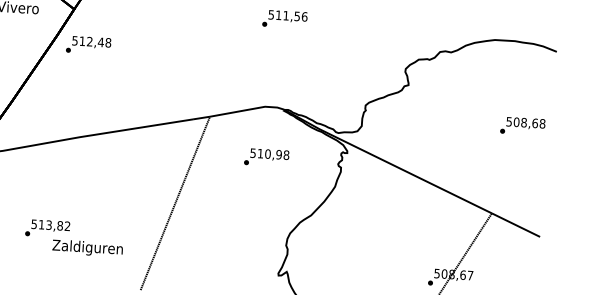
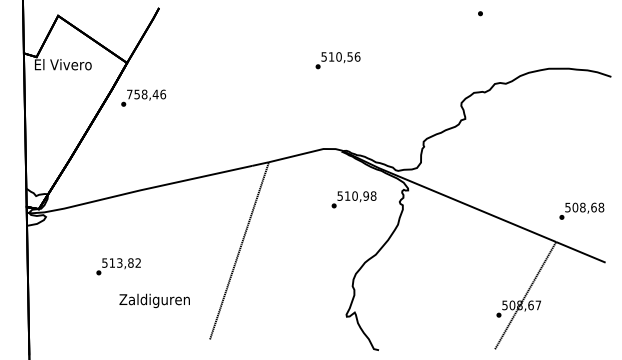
text: (285, 15) -> (338, 56), 511,56 -> 510,56
text: (91, 41) -> (146, 94), 512,48 -> 758,46
text: (522, 125) -> (581, 210), moved
text: (266, 157) -> (353, 199), moved
text: (47, 228) -> (118, 266), moved

